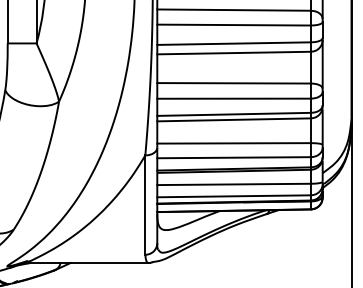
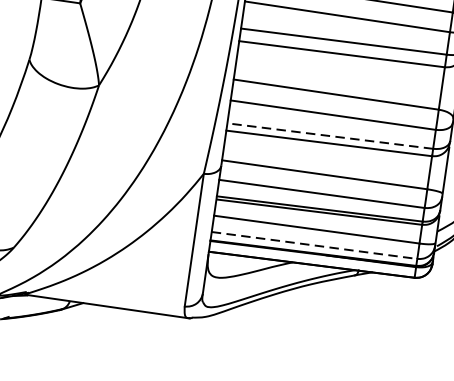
line: (234, 114) -> (330, 136), solid -> dashed
line: (234, 196) -> (314, 245), solid -> dashed

